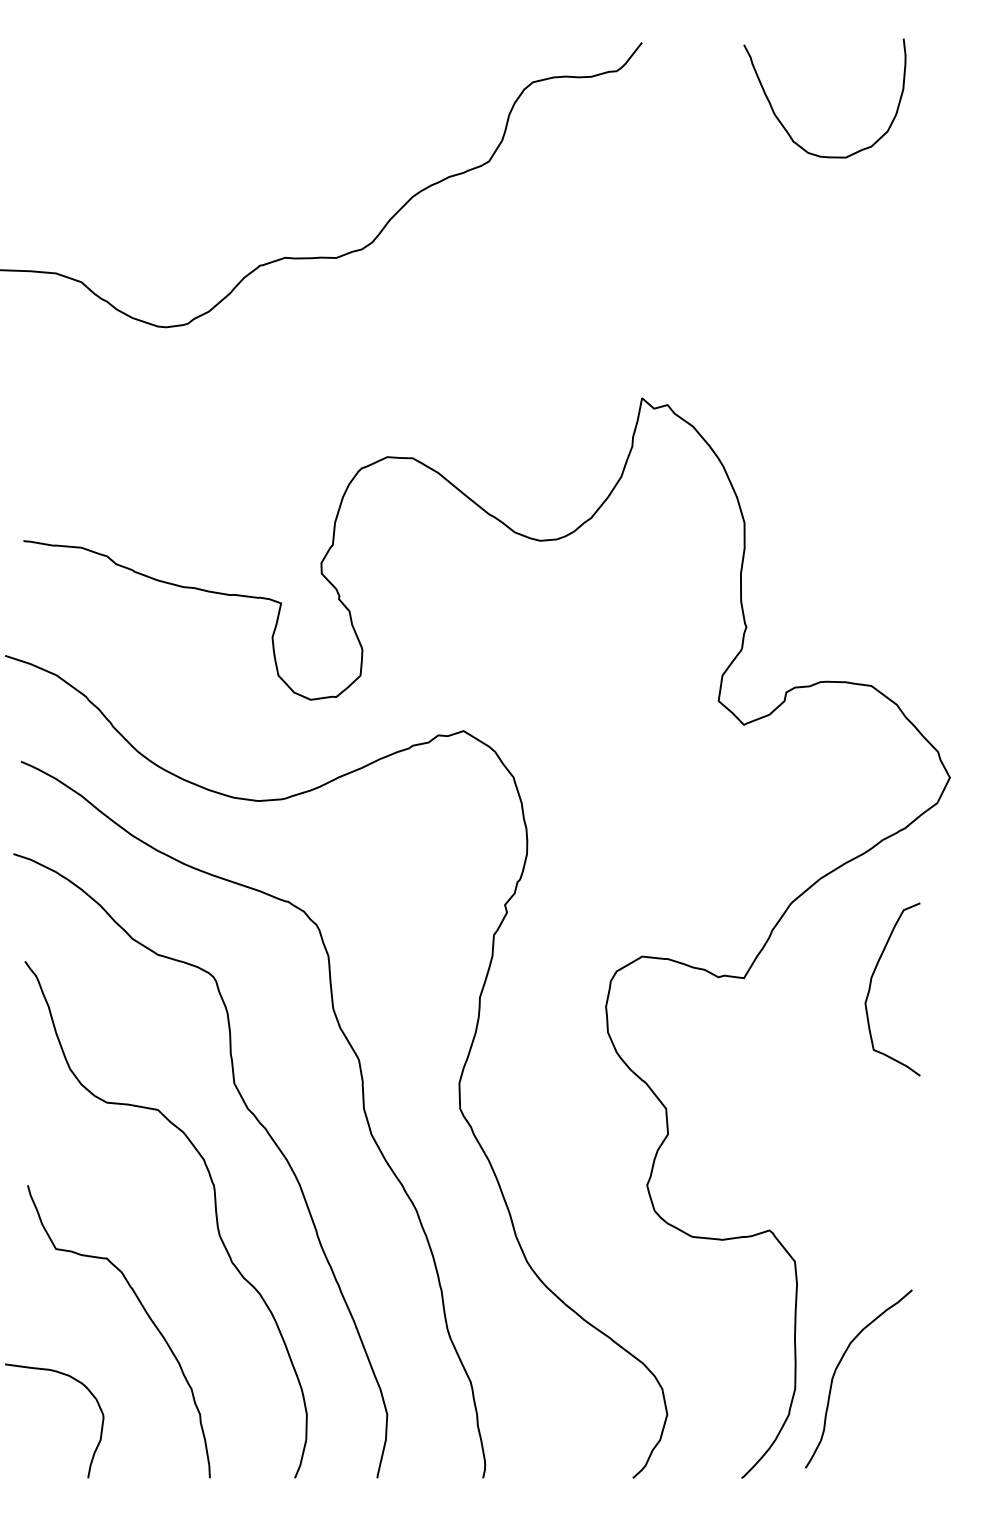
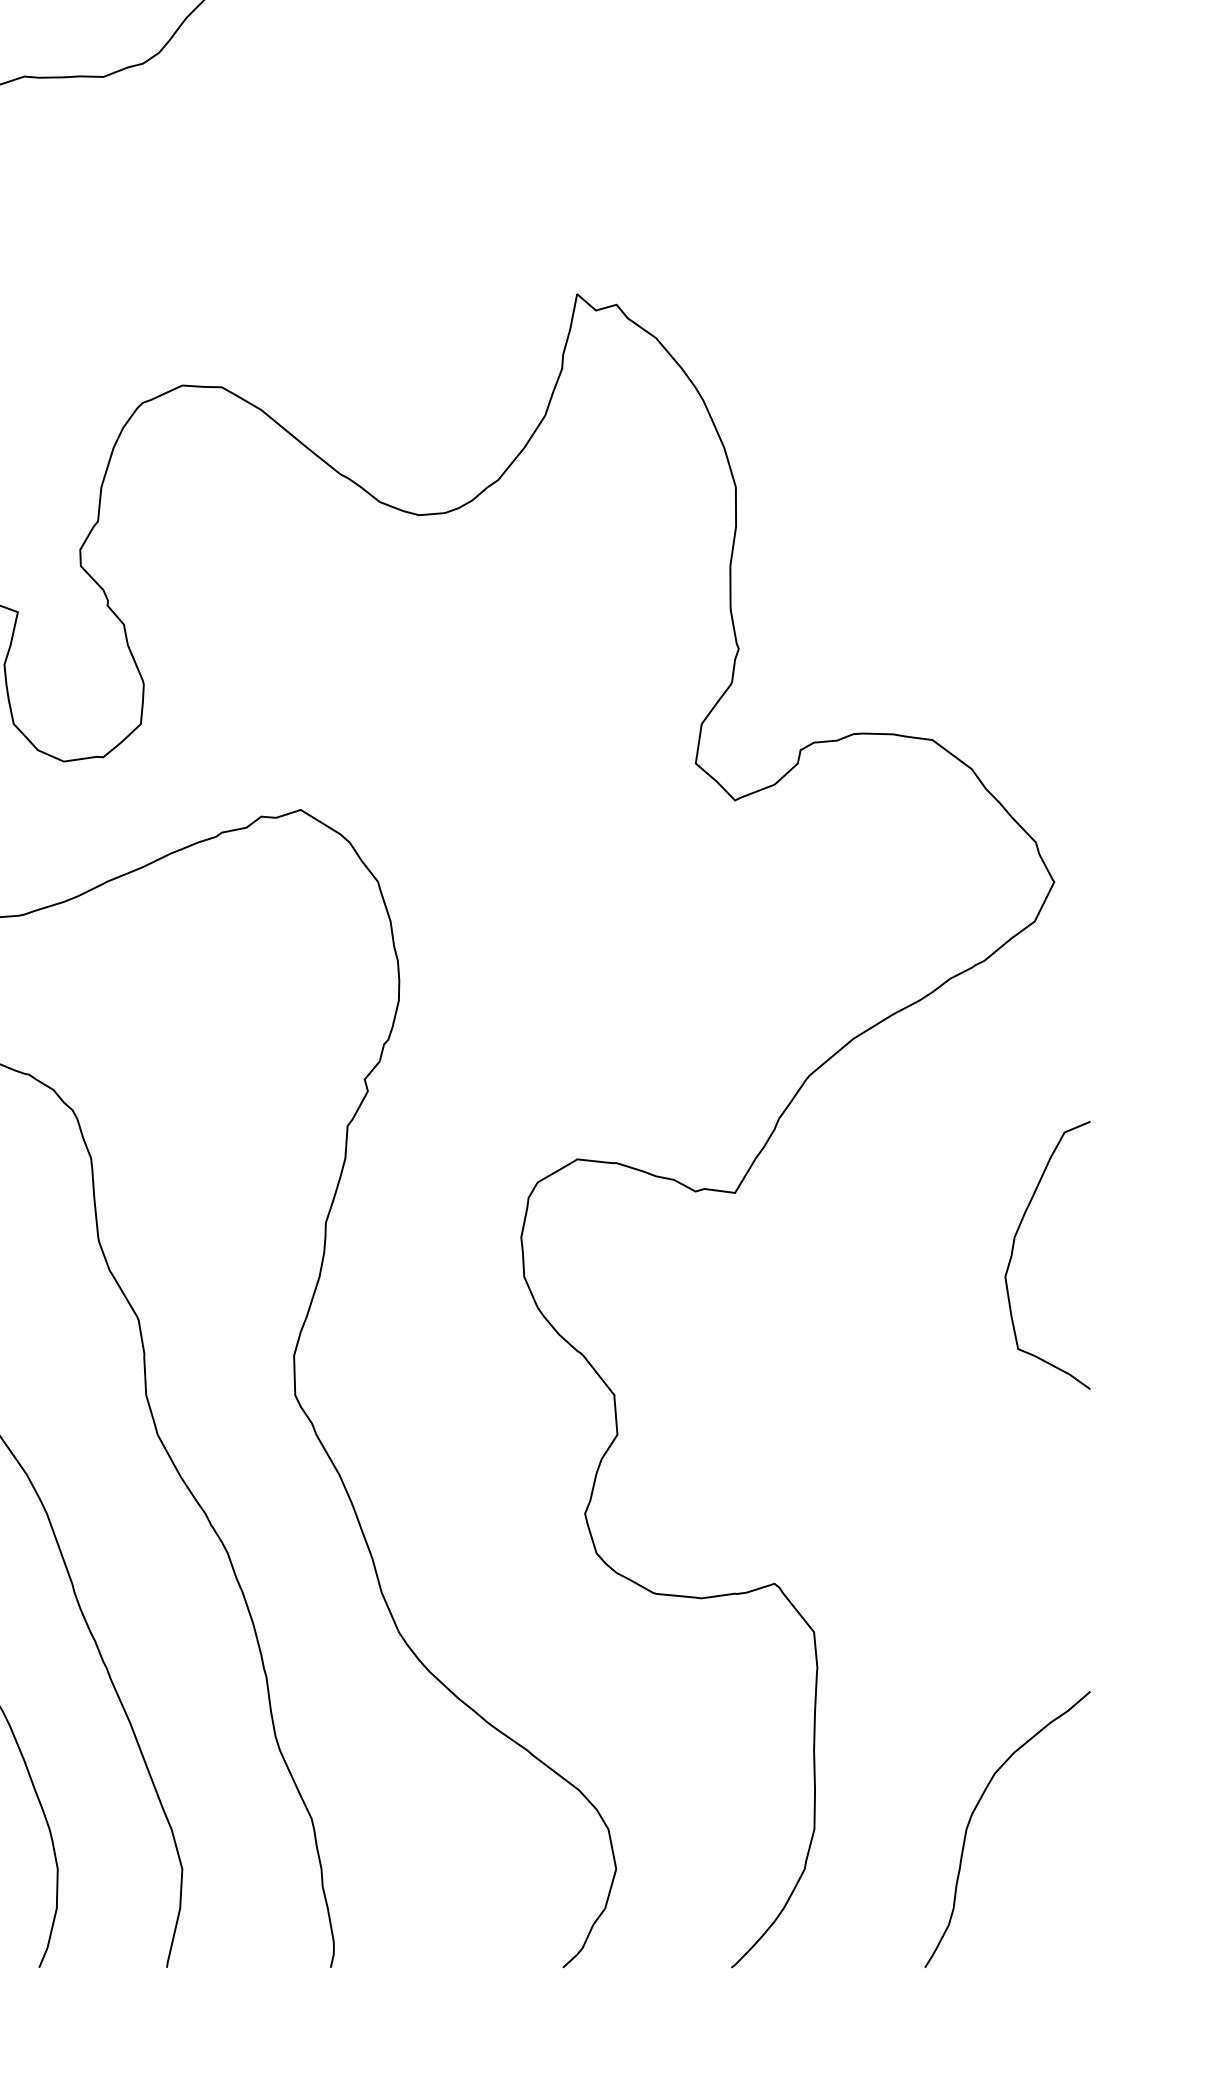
curve: (871, 985) -> (1014, 1249), moved
curve: (836, 1371) -> (972, 1817), moved

